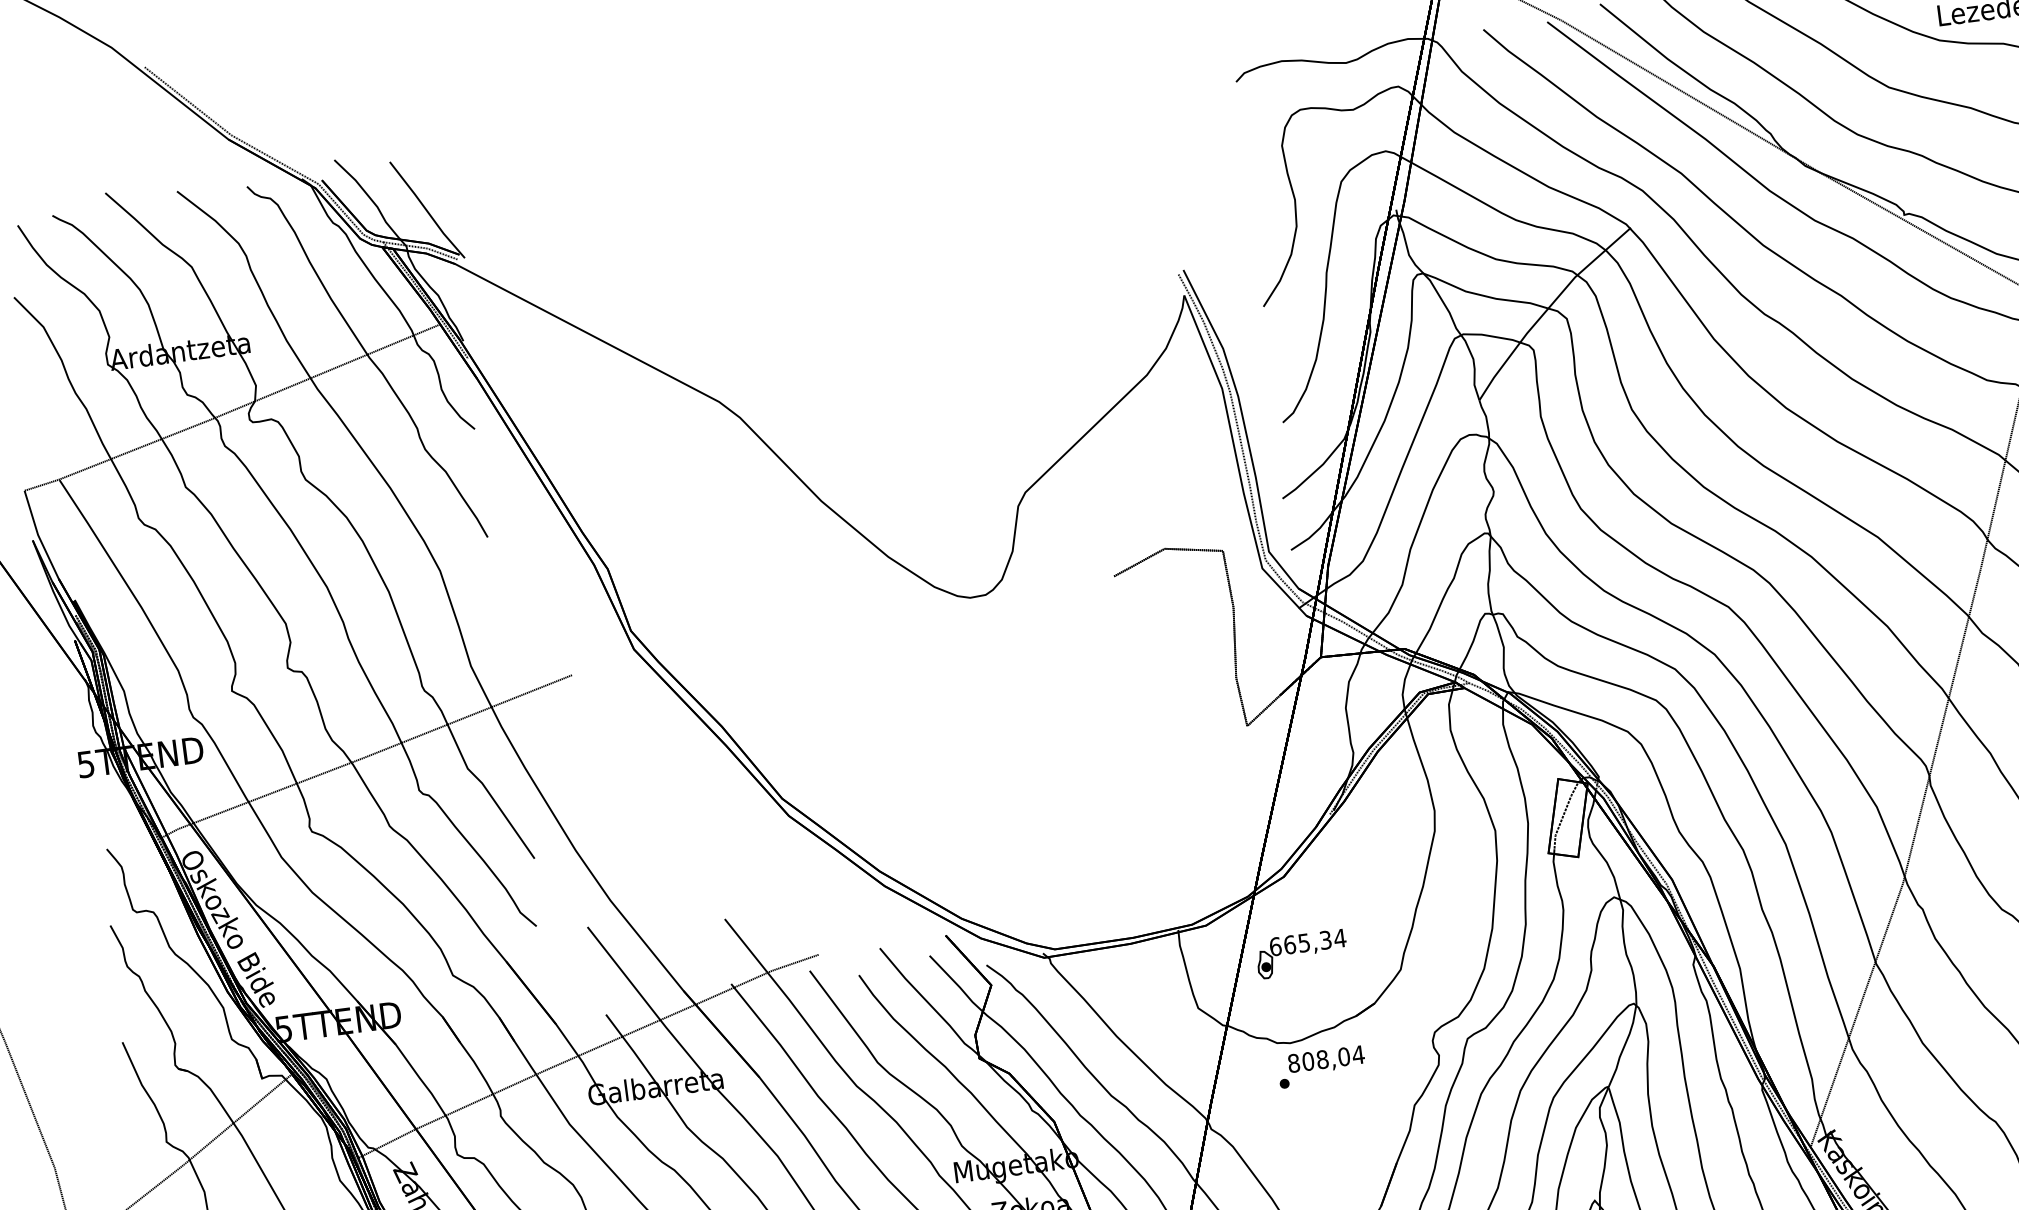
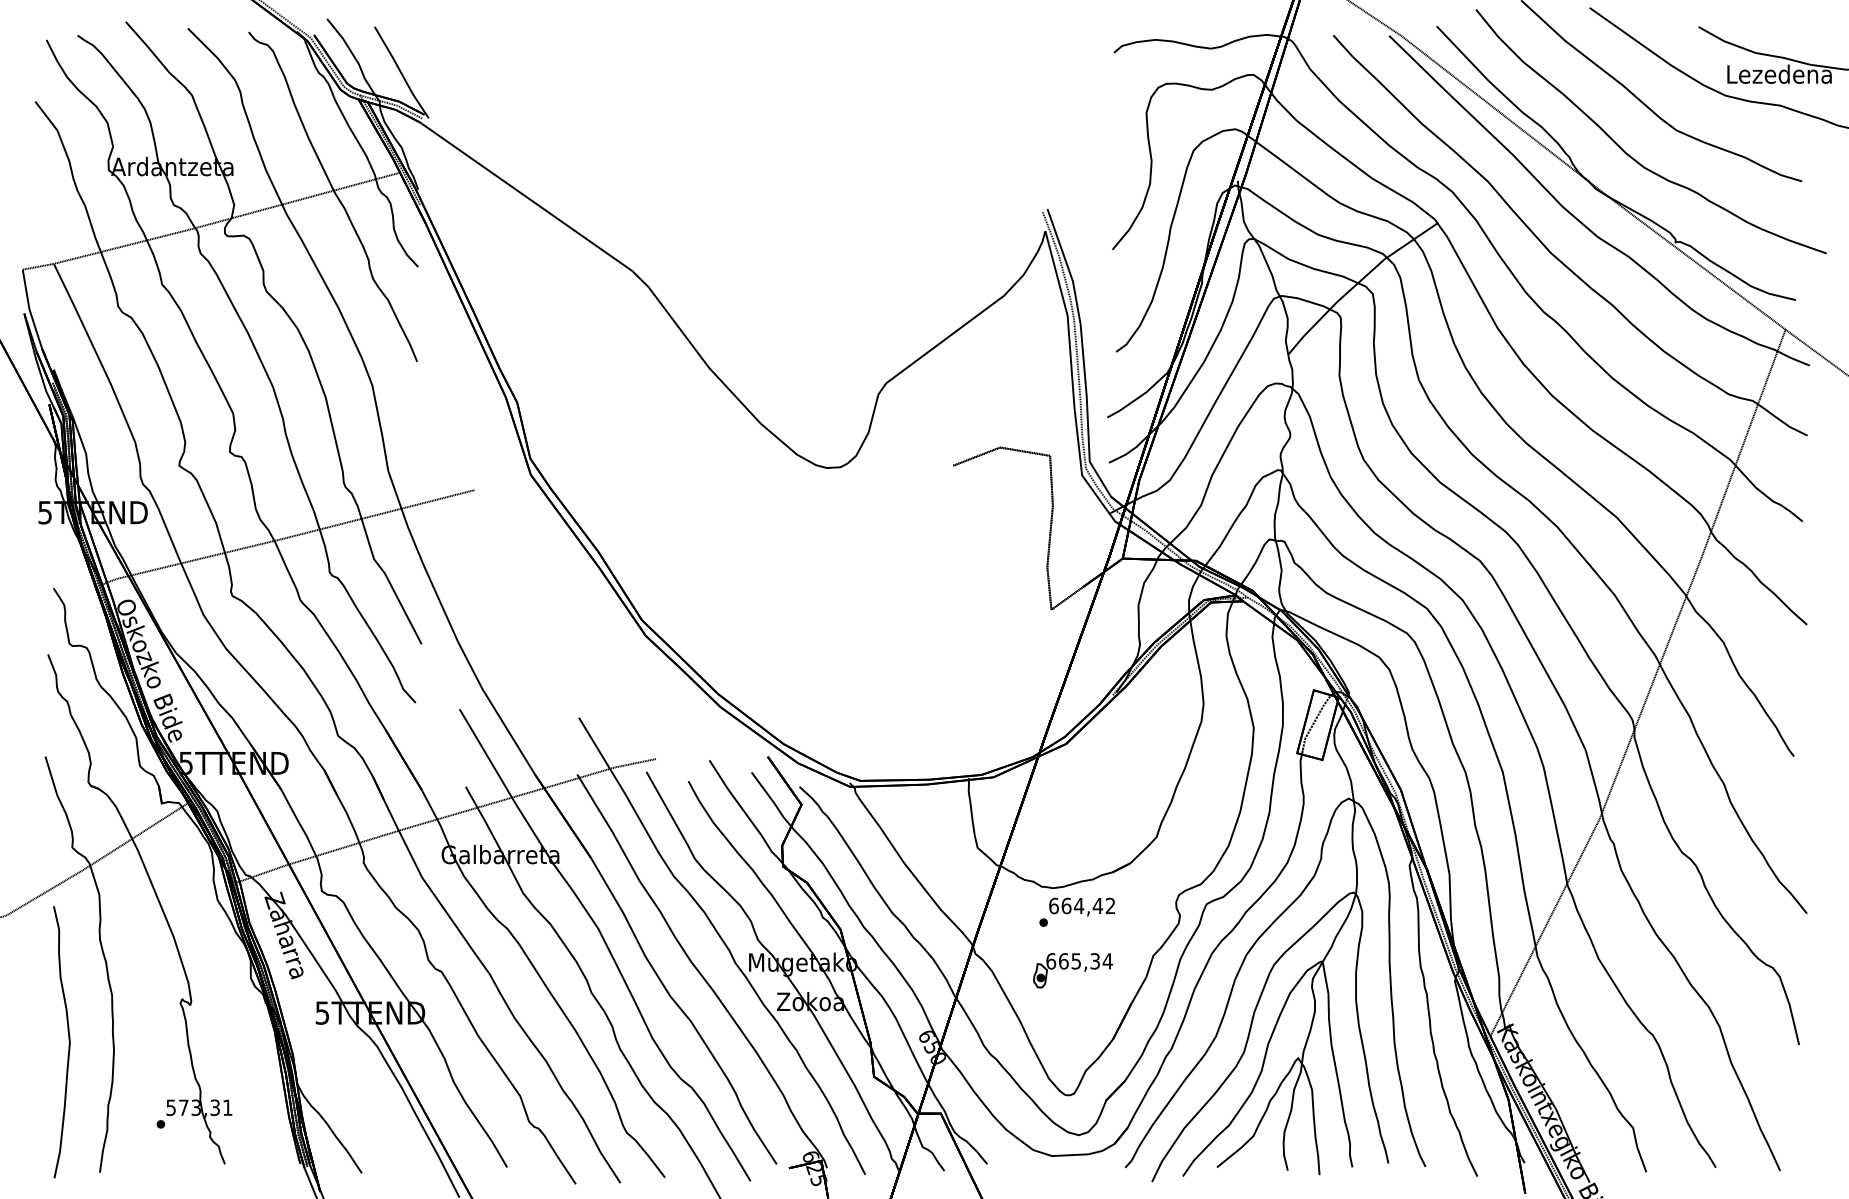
part: (1301, 954) -> (1072, 970), moved
text: (1326, 1058) -> (1082, 905), 808,04 -> 664,42

